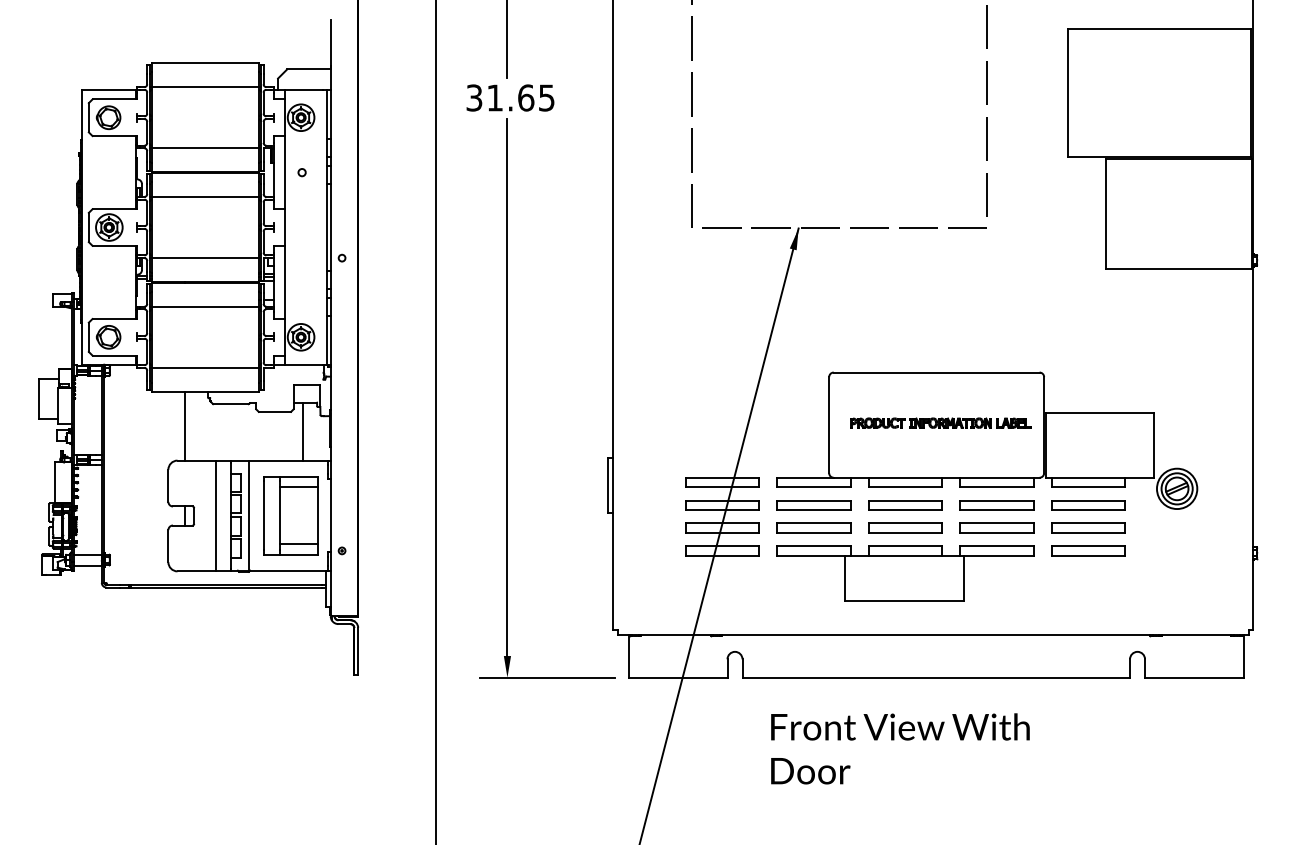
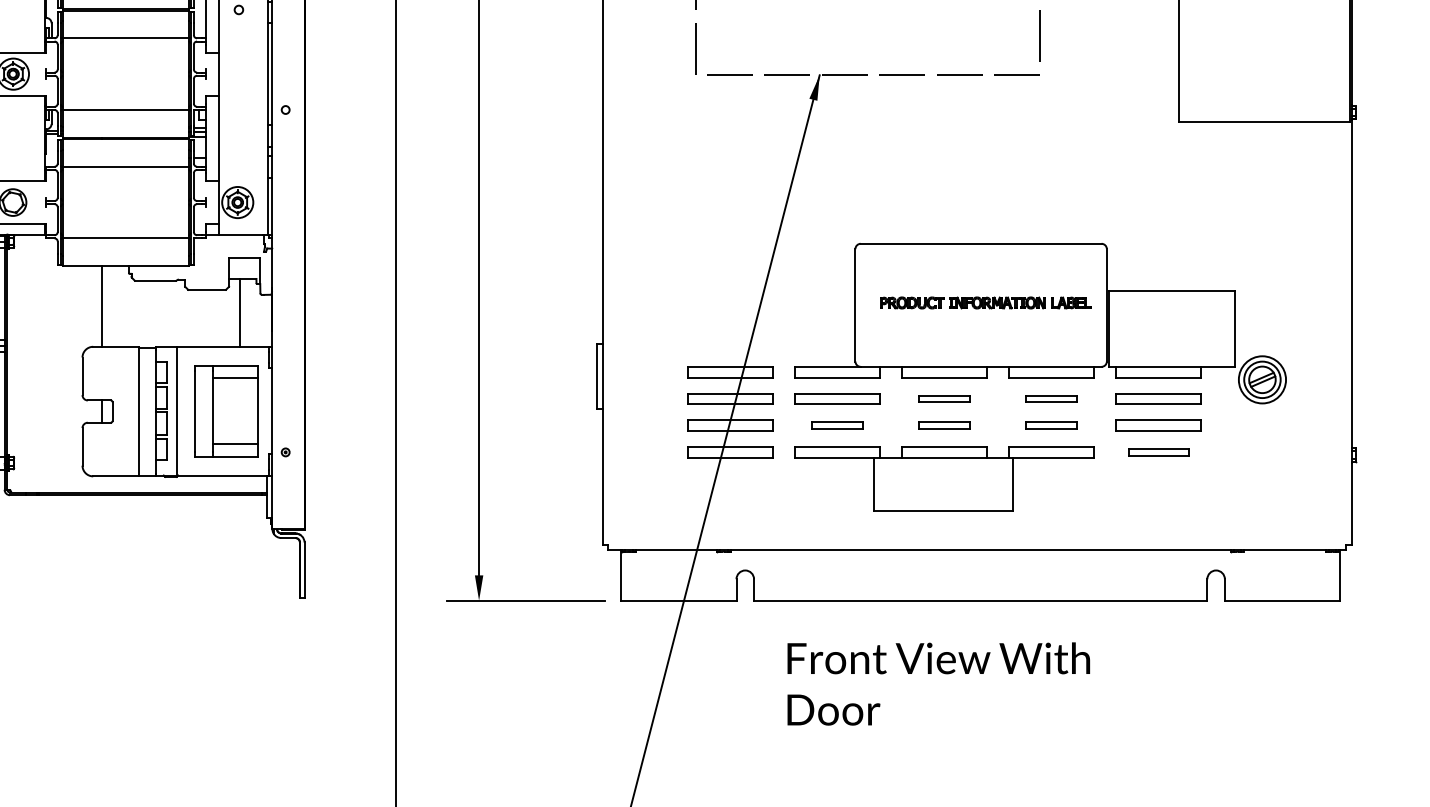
part: (905, 505) -> (944, 399), size x0.6
part: (996, 505) -> (1051, 399), size x0.6
part: (813, 527) -> (837, 425), size x0.6
part: (905, 527) -> (944, 425), size x0.6
part: (996, 527) -> (1051, 425), size x0.6
part: (1088, 550) -> (1158, 451), size x0.7

